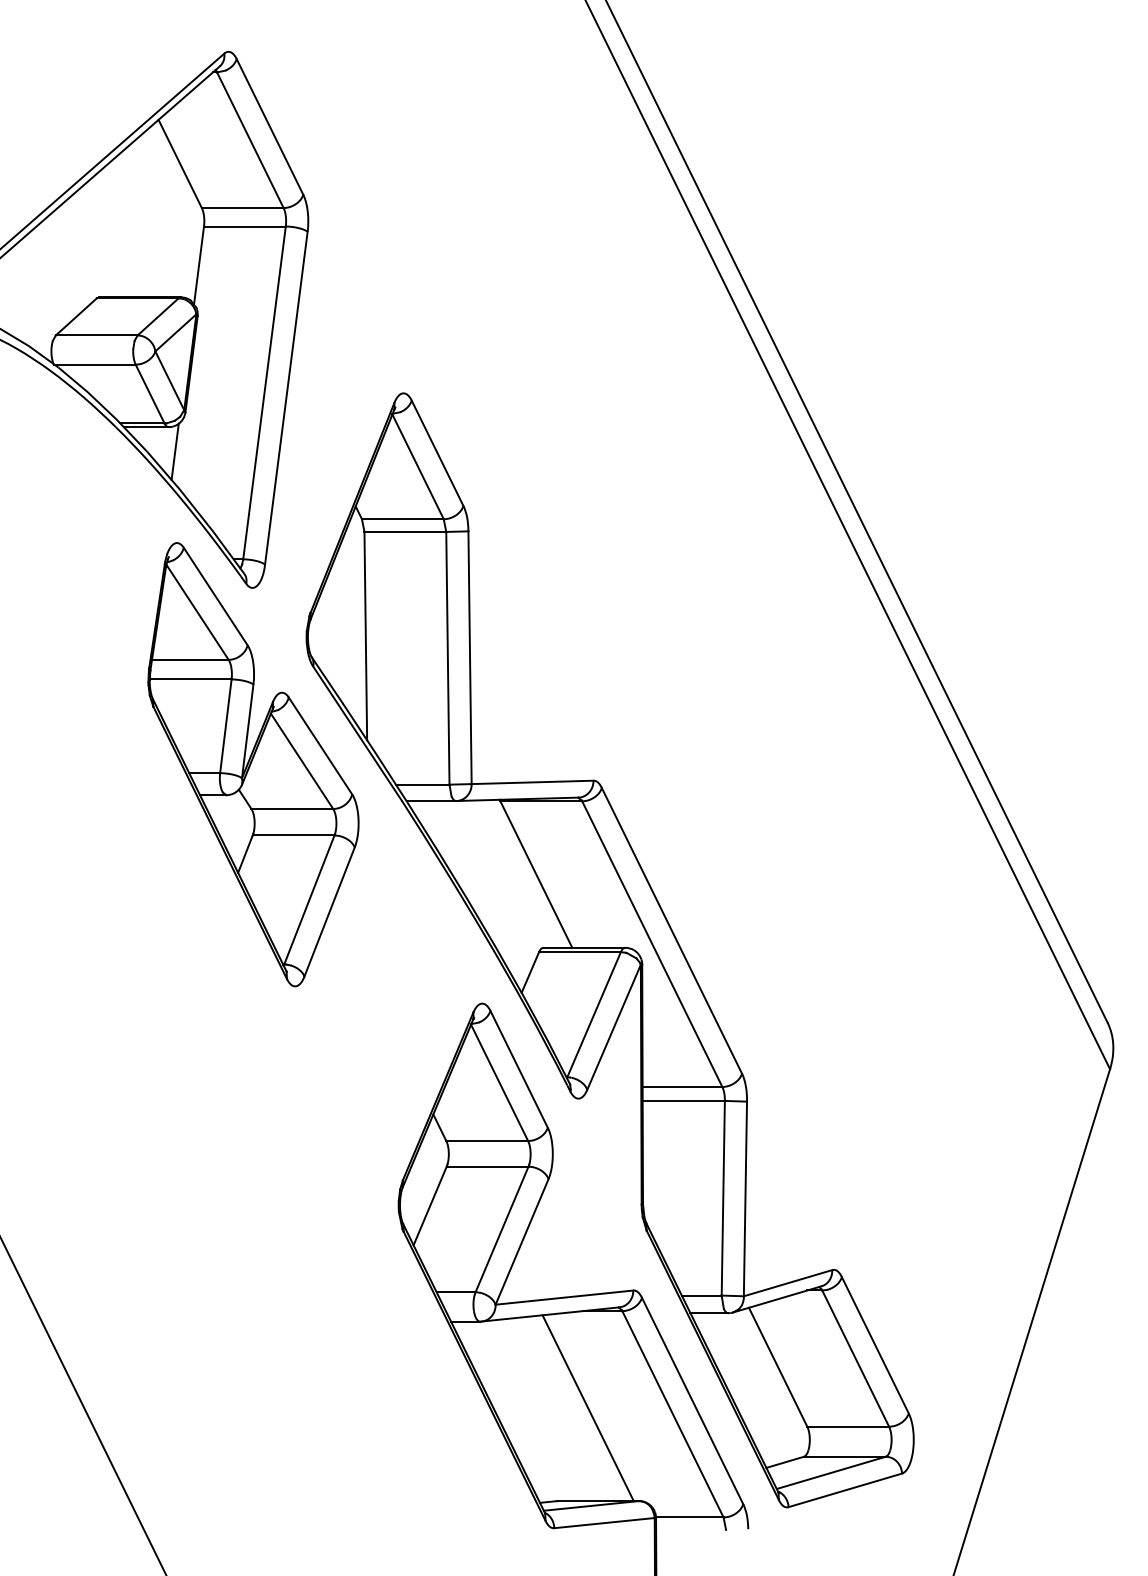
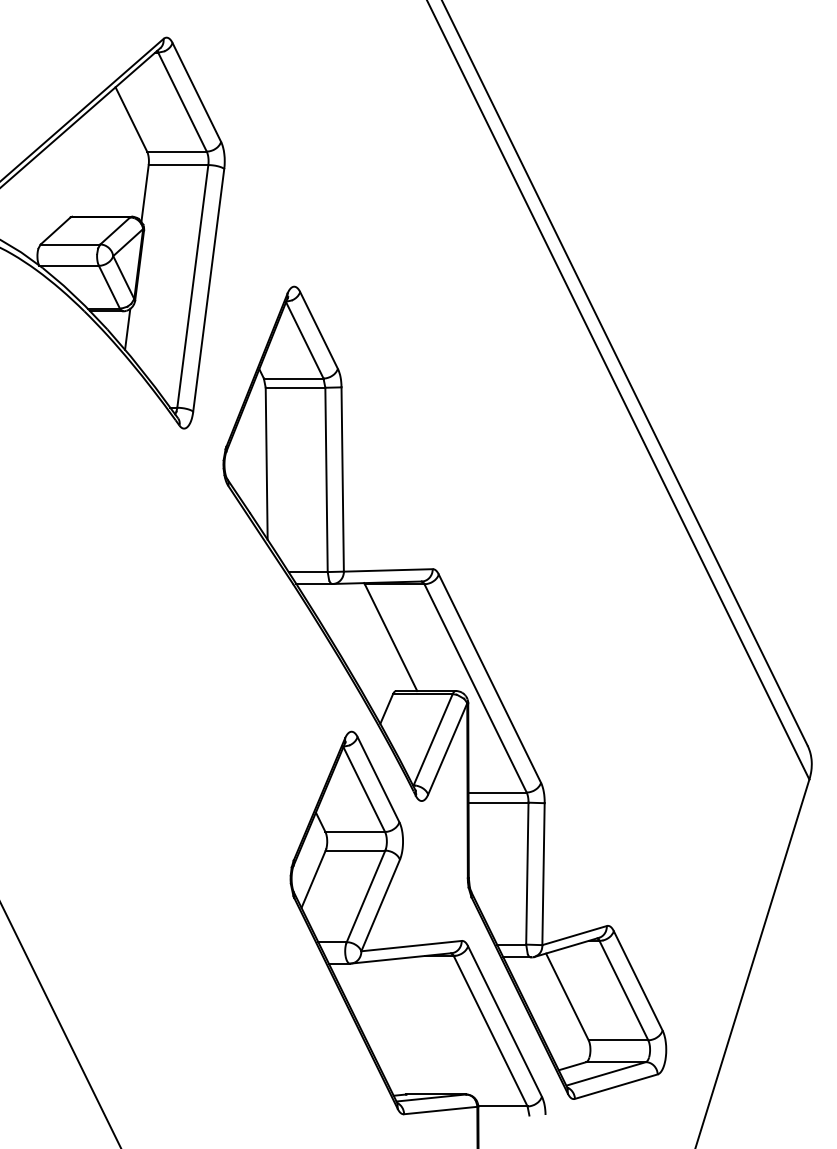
part: (253, 764) -> (184, 557), removed
line: (587, 1408) -> (428, 1026), removed

